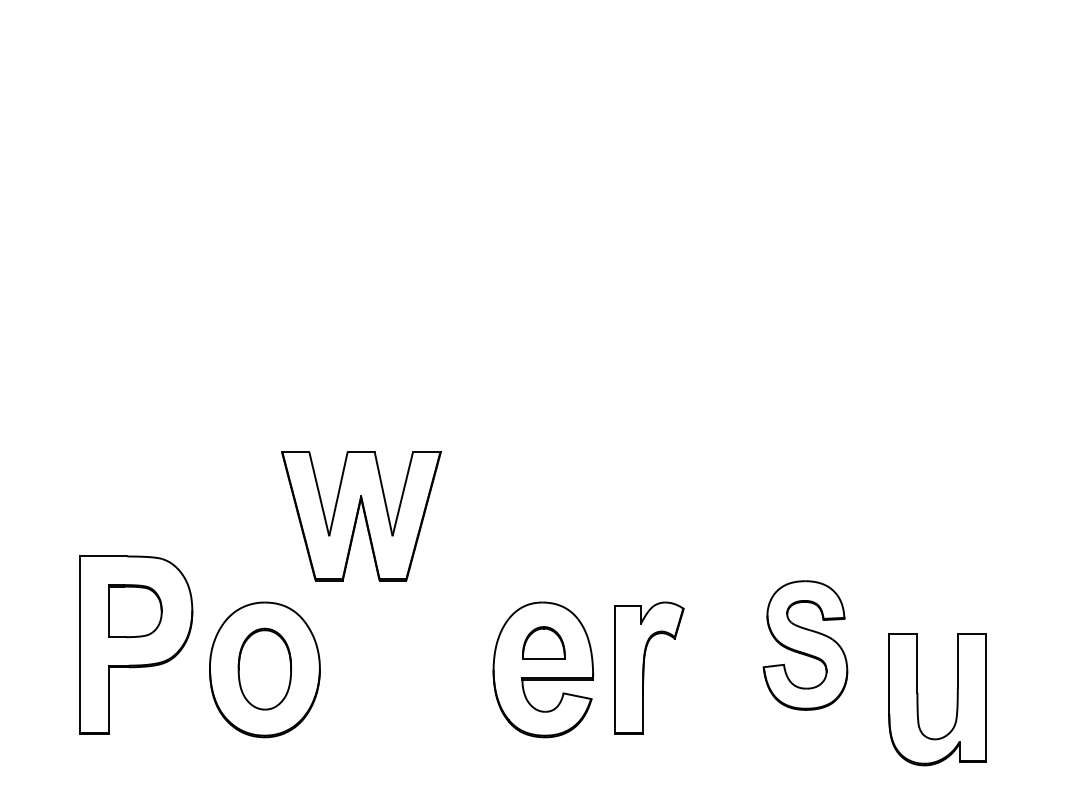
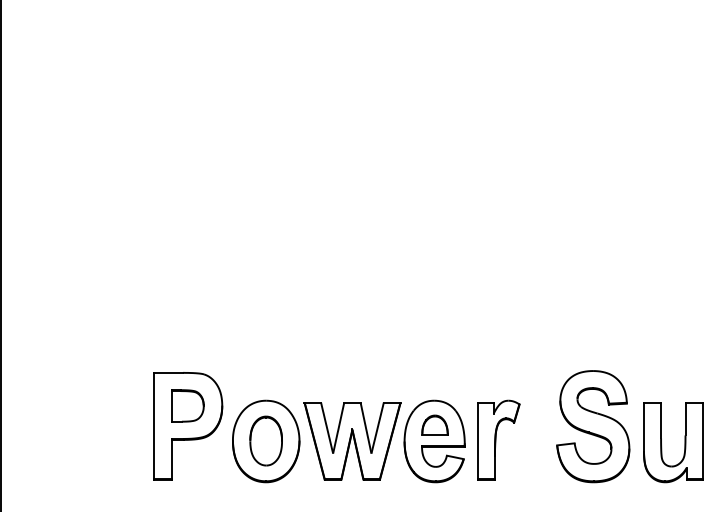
part: (361, 516) -> (352, 441), moved
part: (805, 645) -> (593, 426), size x1.43
part: (956, 699) -> (684, 442), moved

